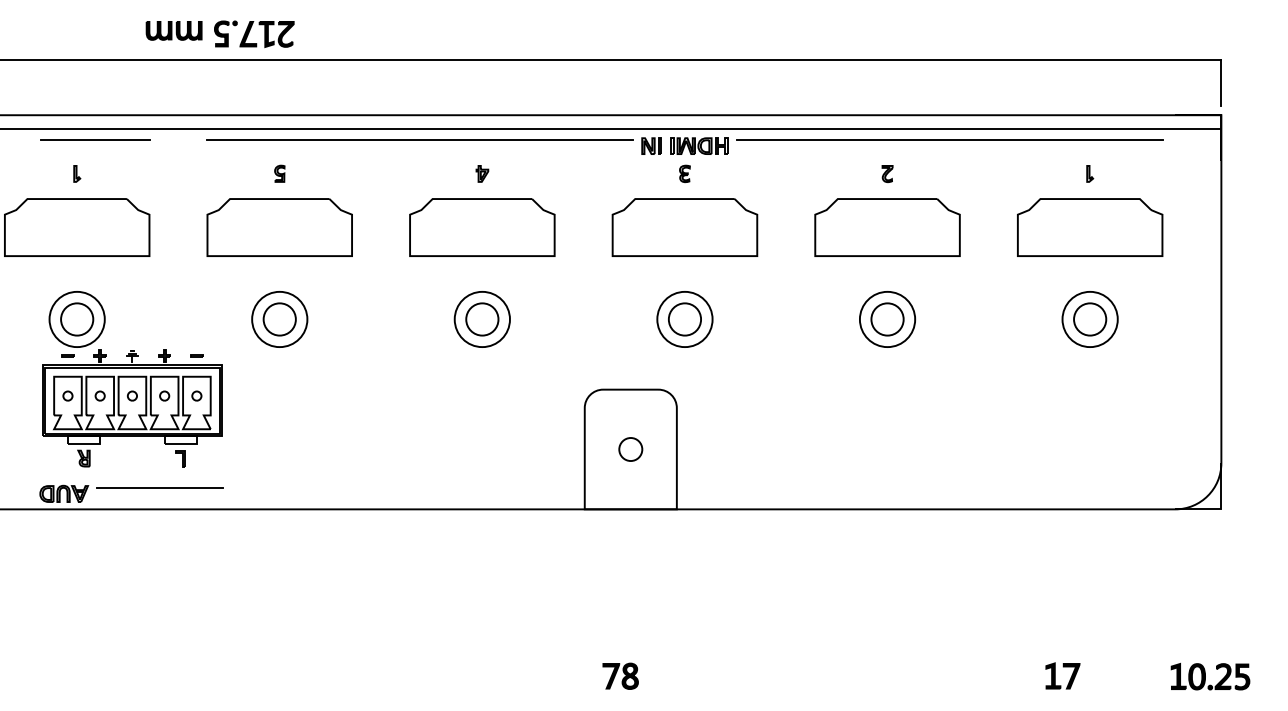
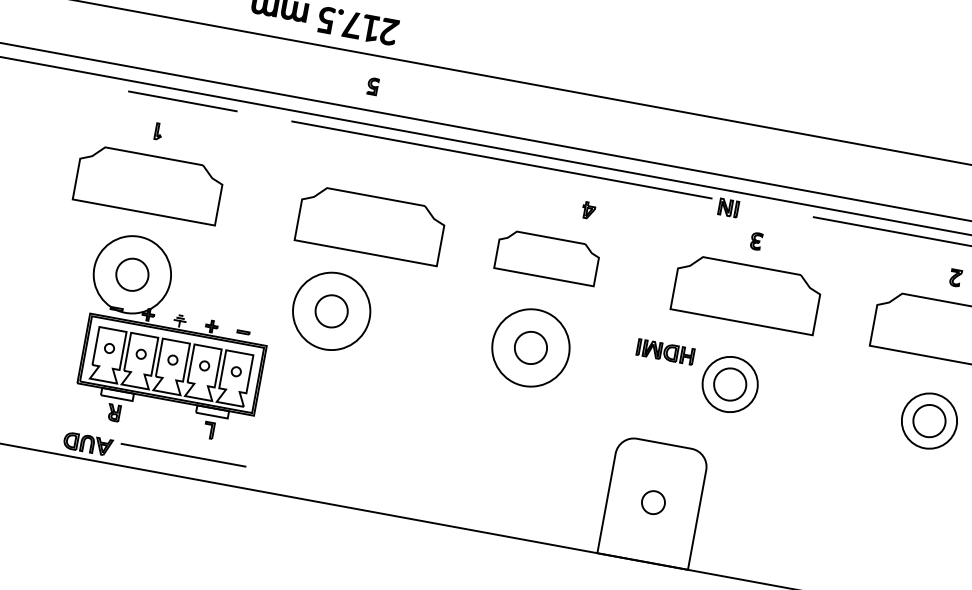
part: (699, 145) -> (665, 351), moved
part: (279, 173) -> (372, 86), moved
part: (482, 173) -> (588, 210), moved
part: (279, 227) -> (370, 225), moved
part: (482, 227) -> (547, 257), size x0.7
circle: (76, 319) -> (131, 274), size x1.4
circle: (279, 319) -> (331, 311), size x1.4
circle: (481, 319) -> (530, 347), size x1.4

